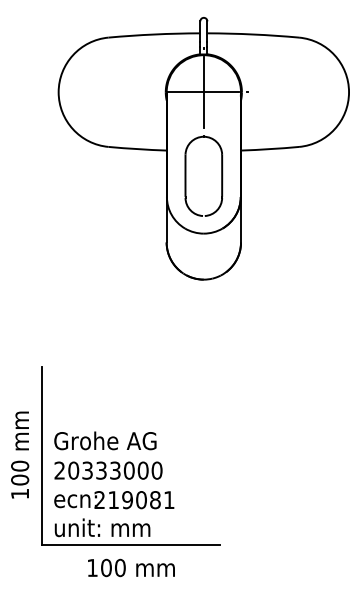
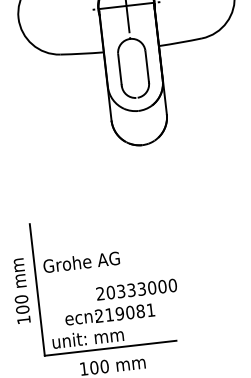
text: (105, 440) -> (81, 261), moved
text: (108, 470) -> (136, 289), moved
text: (114, 500) -> (110, 315), moved

